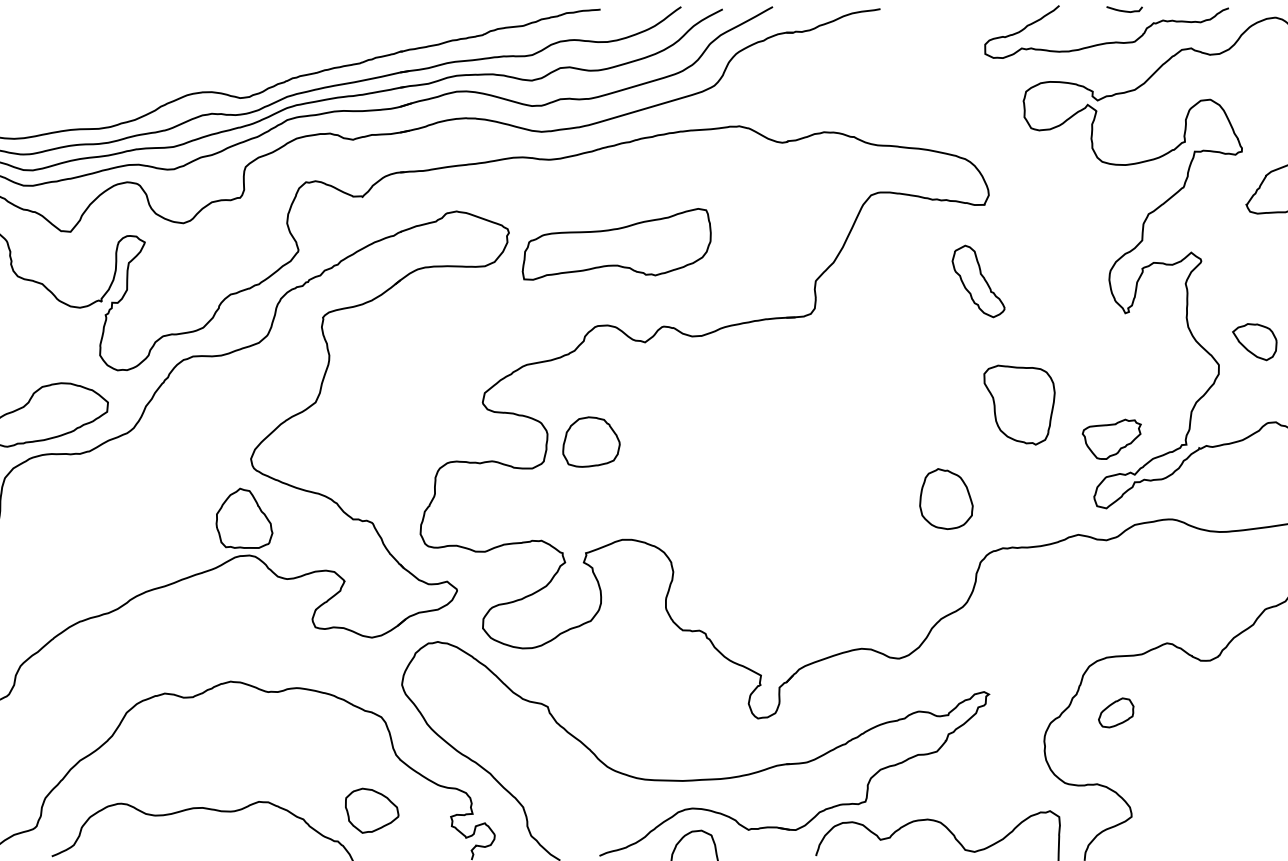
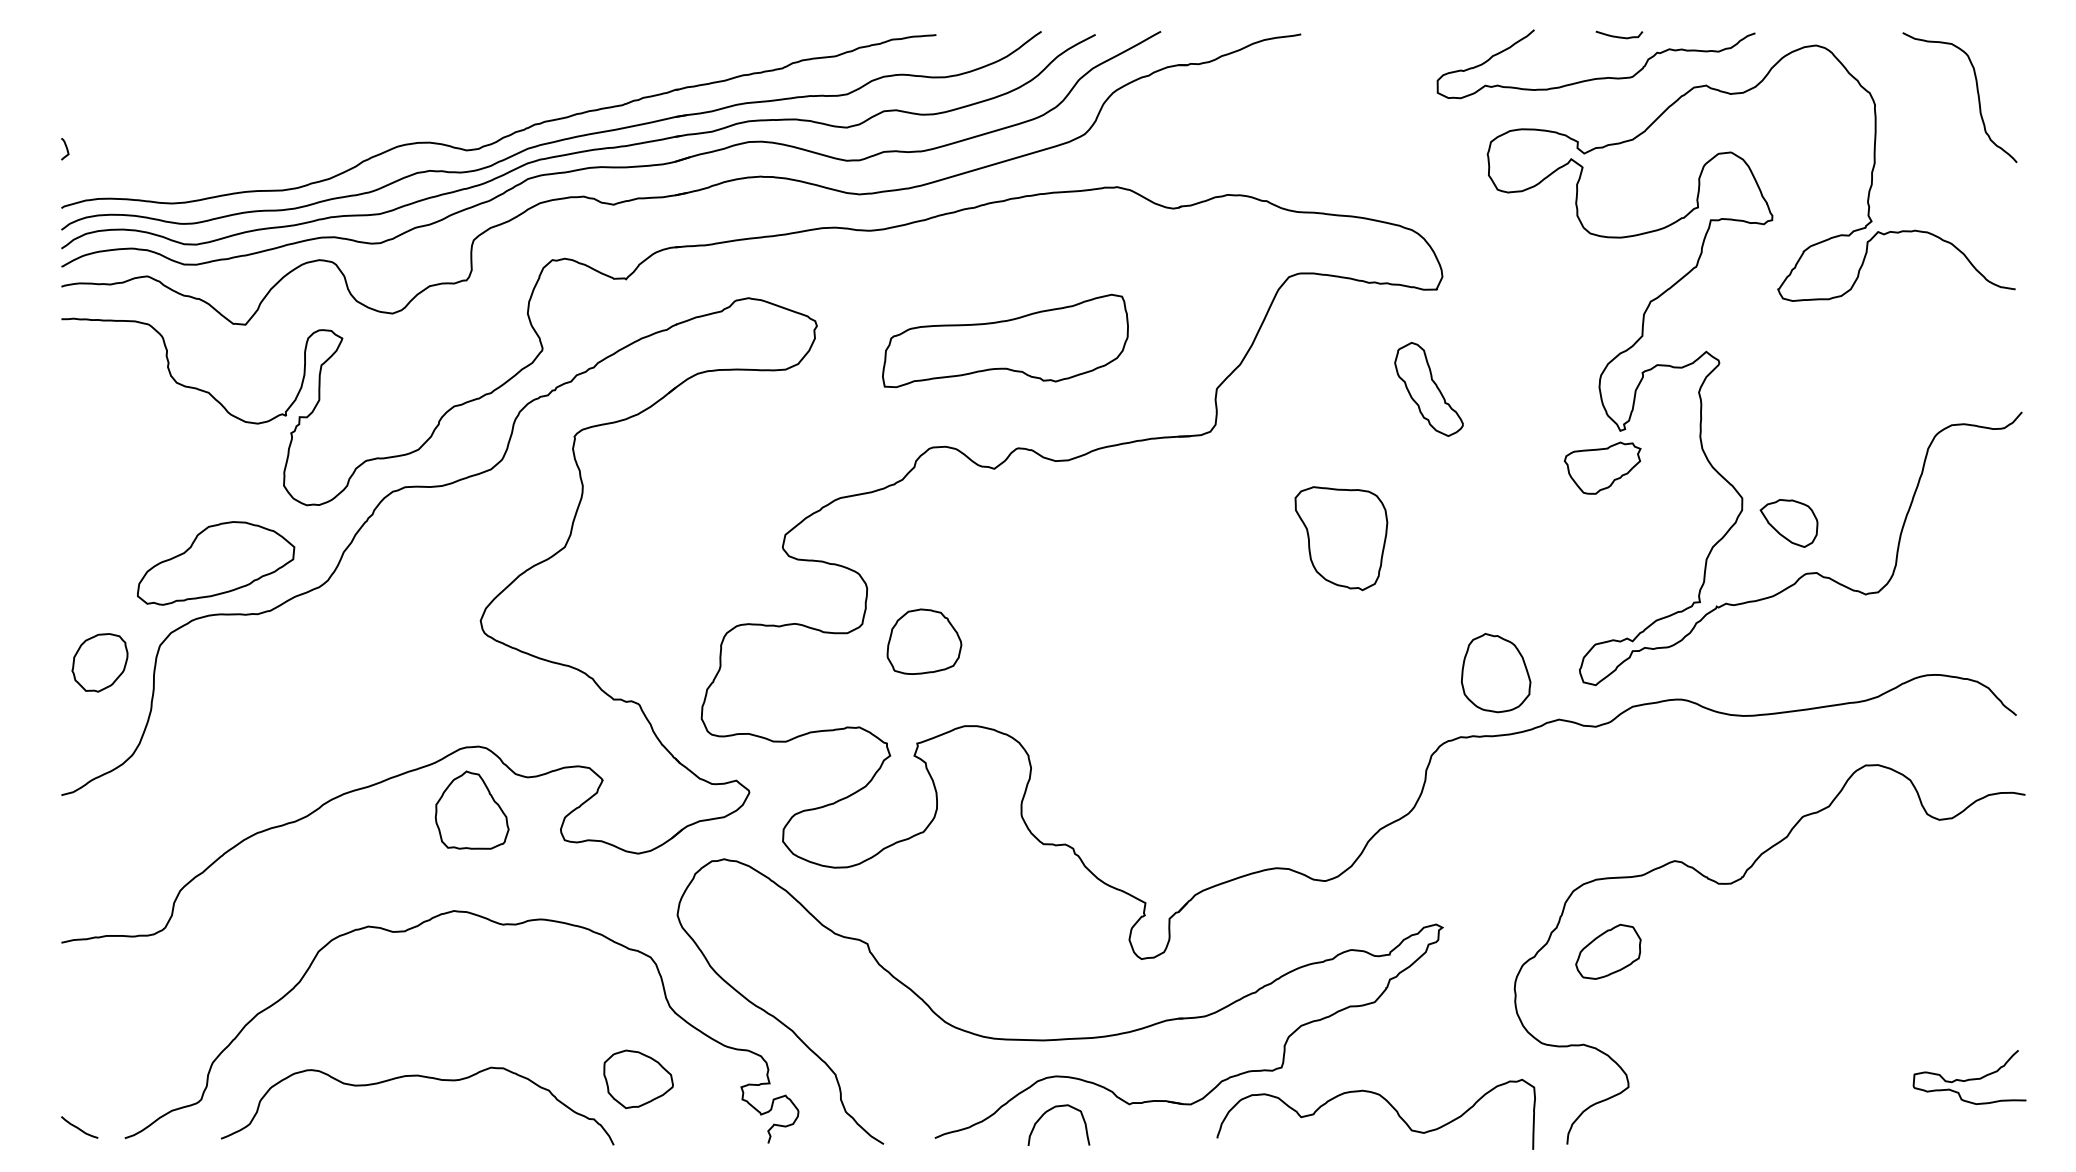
part: (616, 243) -> (1005, 340), moved
part: (1254, 342) -> (1788, 523), moved
part: (1019, 405) -> (1341, 538), moved
part: (1111, 438) -> (1602, 467), moved
part: (591, 441) -> (924, 641), moved
part: (946, 499) -> (1496, 673), moved
part: (243, 517) -> (471, 809), moved
part: (1116, 712) -> (1608, 951), size x1.43

